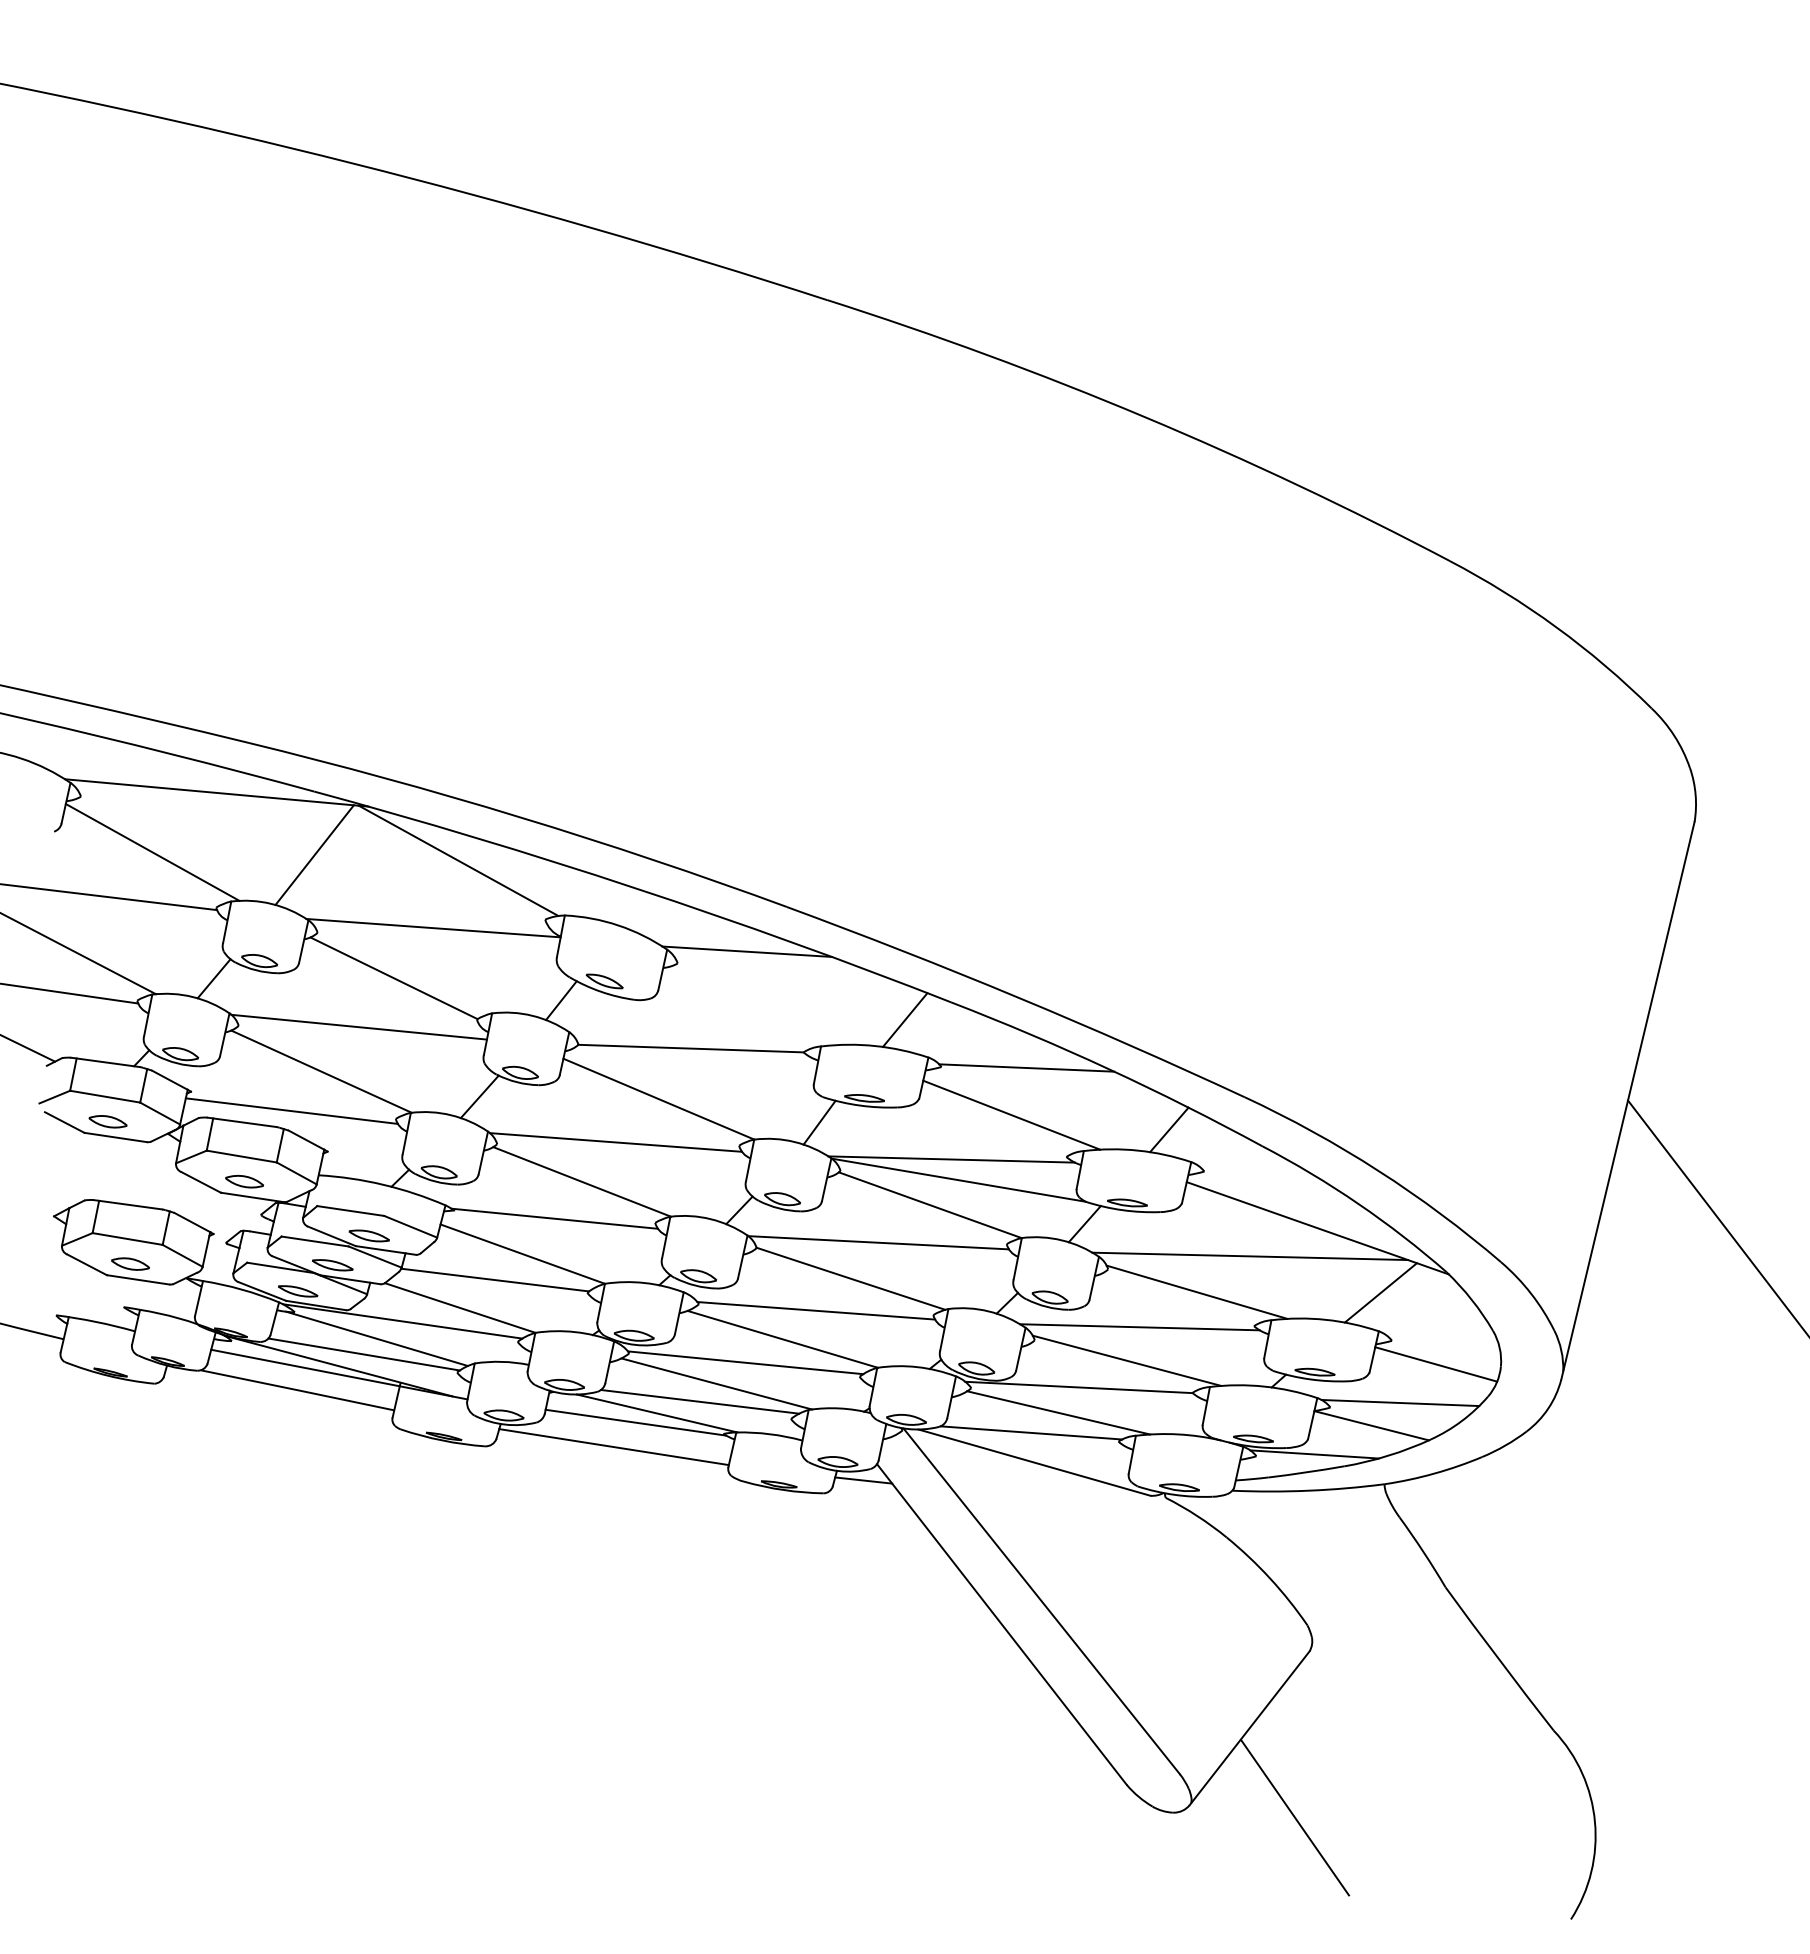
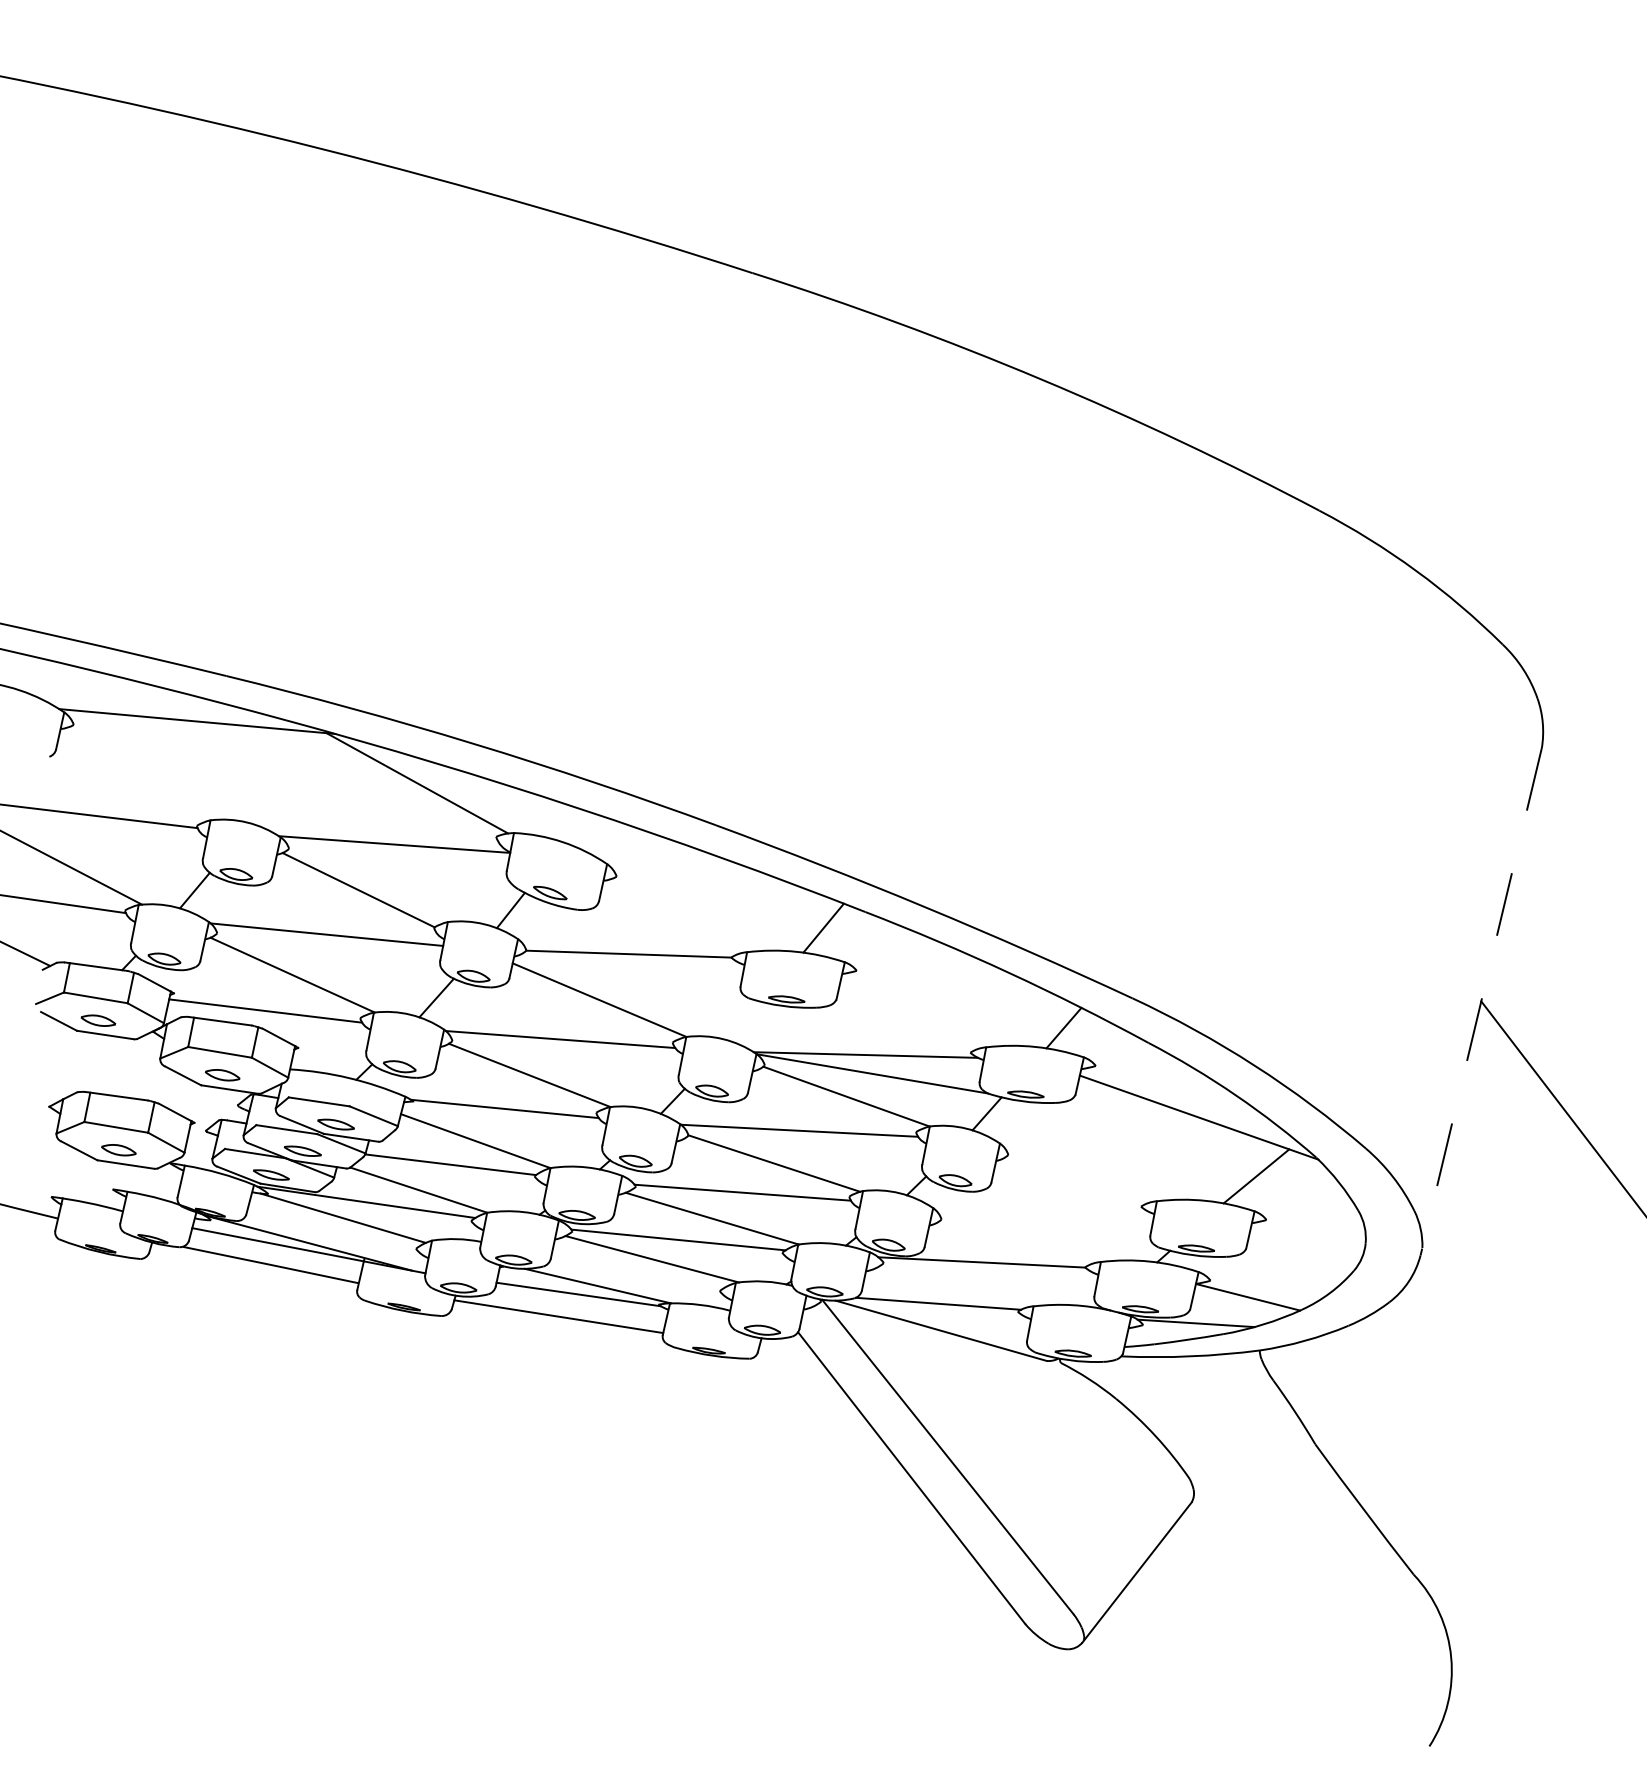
line: (152, 852) -> (138, 775), removed
line: (314, 854) -> (286, 777), removed
line: (746, 951) -> (679, 865), removed
line: (1026, 1067) -> (934, 971), removed
line: (1627, 1100) -> (1480, 1001), solid -> dashed
line: (1011, 1114) -> (920, 1014), removed
line: (819, 1122) -> (745, 1021), removed
line: (1249, 1256) -> (1136, 1143), removed
line: (1196, 1291) -> (1088, 1175), removed
line: (1139, 1327) -> (1036, 1207), removed
line: (363, 1354) -> (330, 1232), removed
line: (1126, 1360) -> (1025, 1237), removed
line: (1436, 1364) -> (1307, 1241), removed
line: (700, 1401) -> (637, 1275), removed
line: (1400, 1402) -> (1274, 1276), removed
line: (1058, 1412) -> (963, 1285), removed
line: (863, 1480) -> (785, 1347), removed
line: (1295, 1817) -> (1178, 1653), removed

